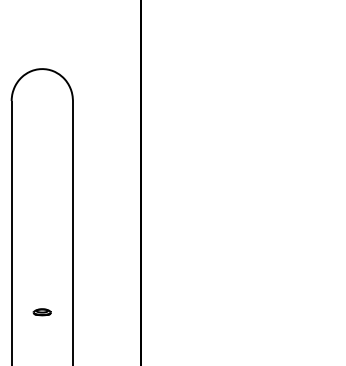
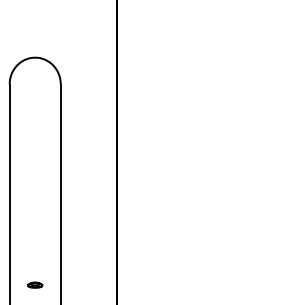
part: (42, 311) -> (35, 284), moved

